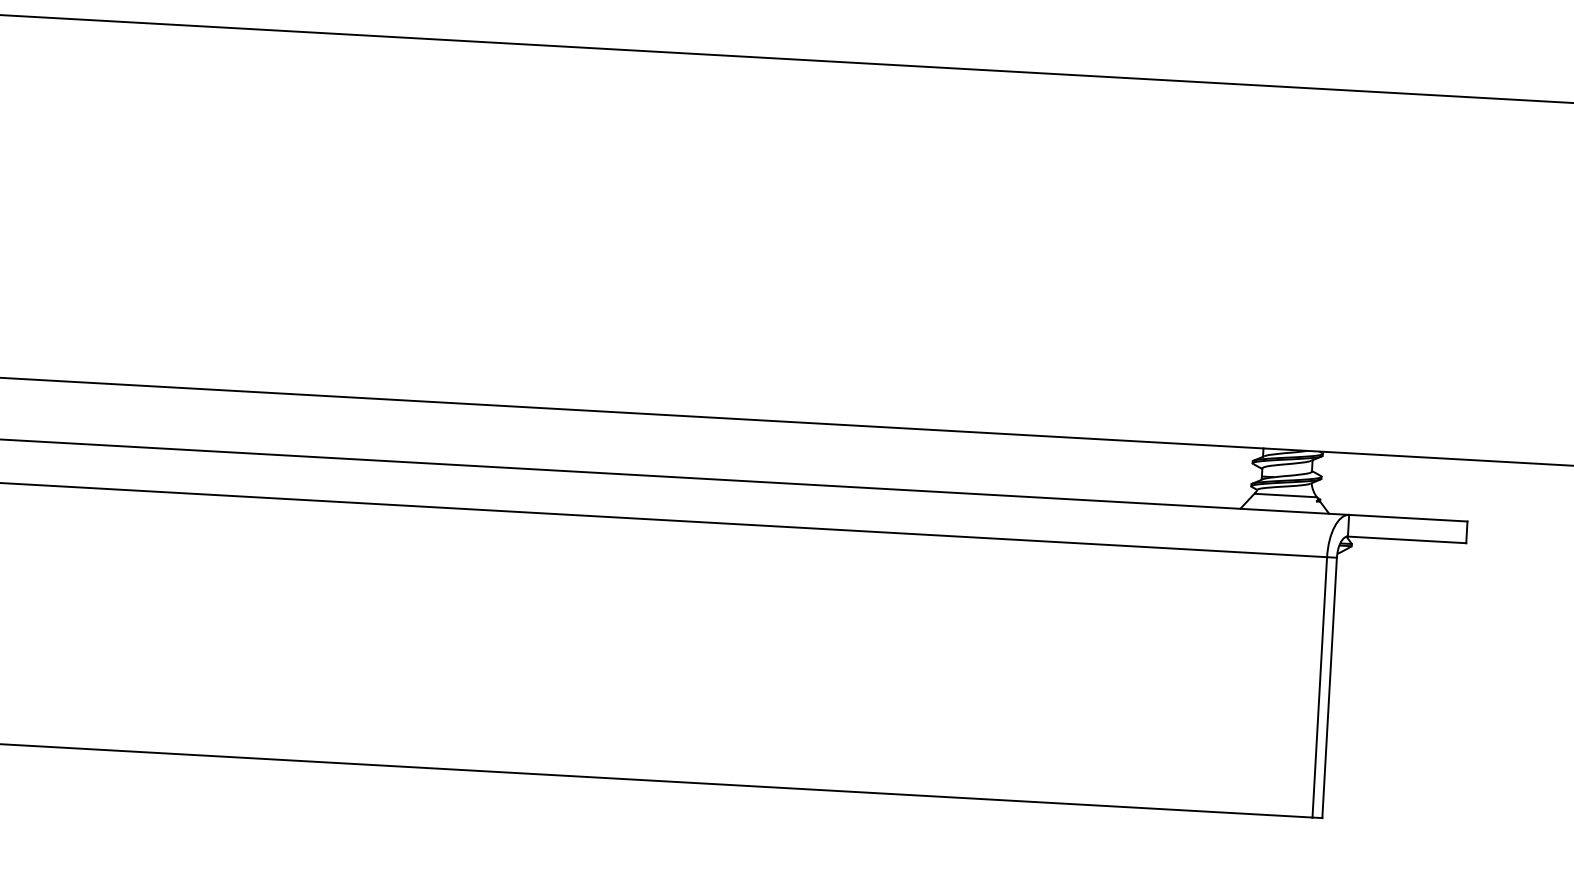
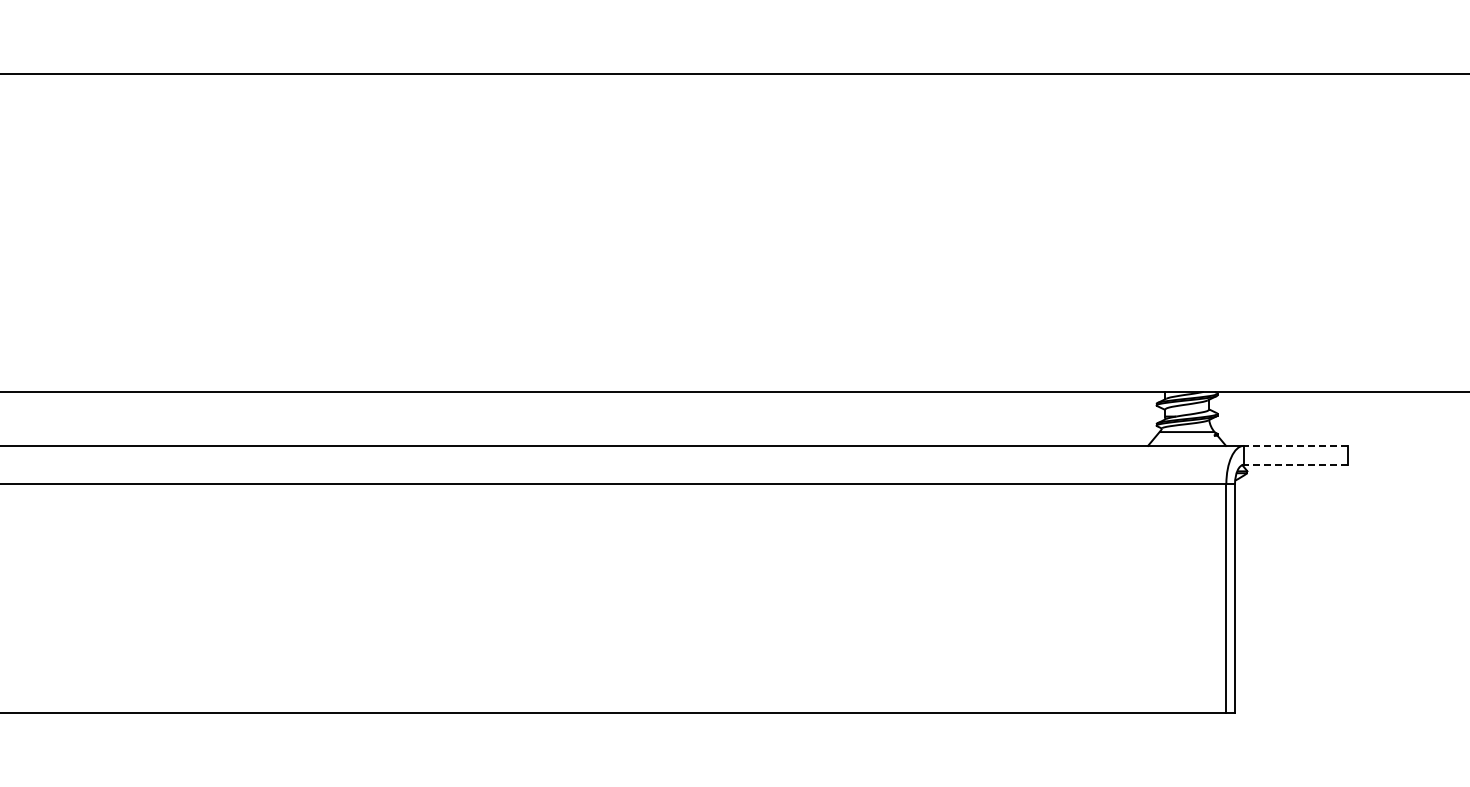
line: (1408, 517) -> (1295, 445), solid -> dashed
line: (1407, 539) -> (1295, 464), solid -> dashed

